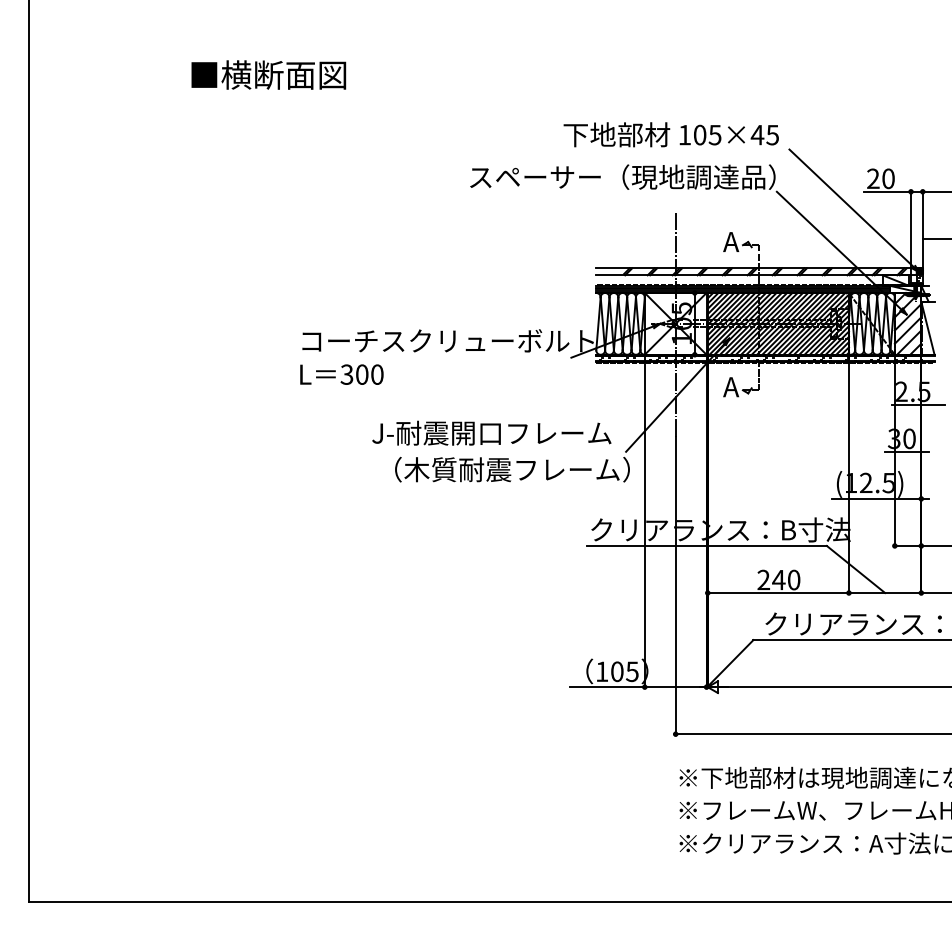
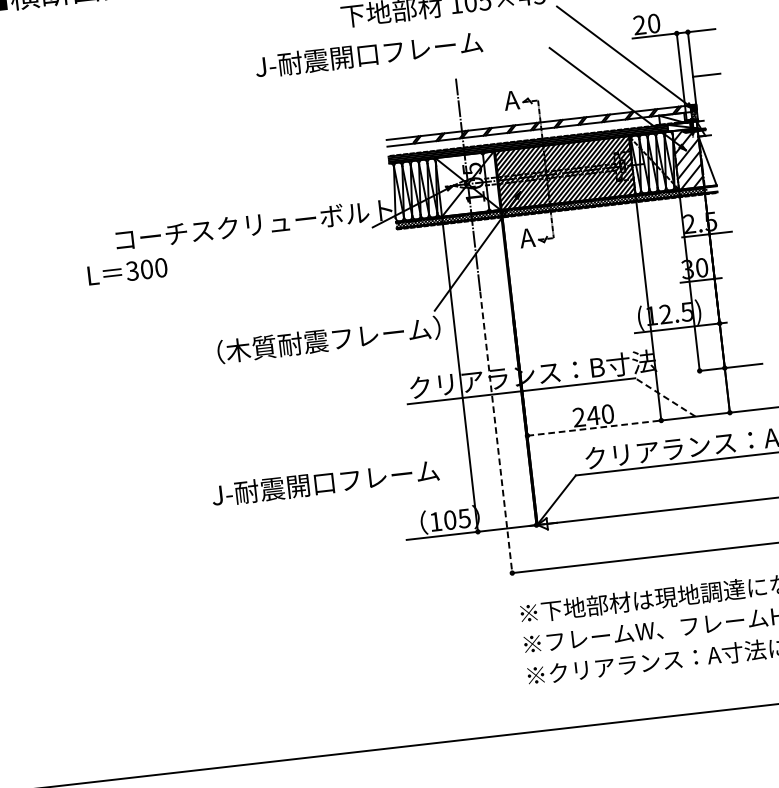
text: (621, 176) -> (400, 50), スペーサー（現地調達品） -> J-耐震開口フレーム
text: (341, 374) -> (127, 271), moved
text: (491, 432) -> (325, 482), moved
line: (855, 569) -> (664, 397), solid -> dashed
line: (675, 586) -> (496, 433), solid -> dashed
line: (778, 593) -> (594, 428), solid -> dashed

